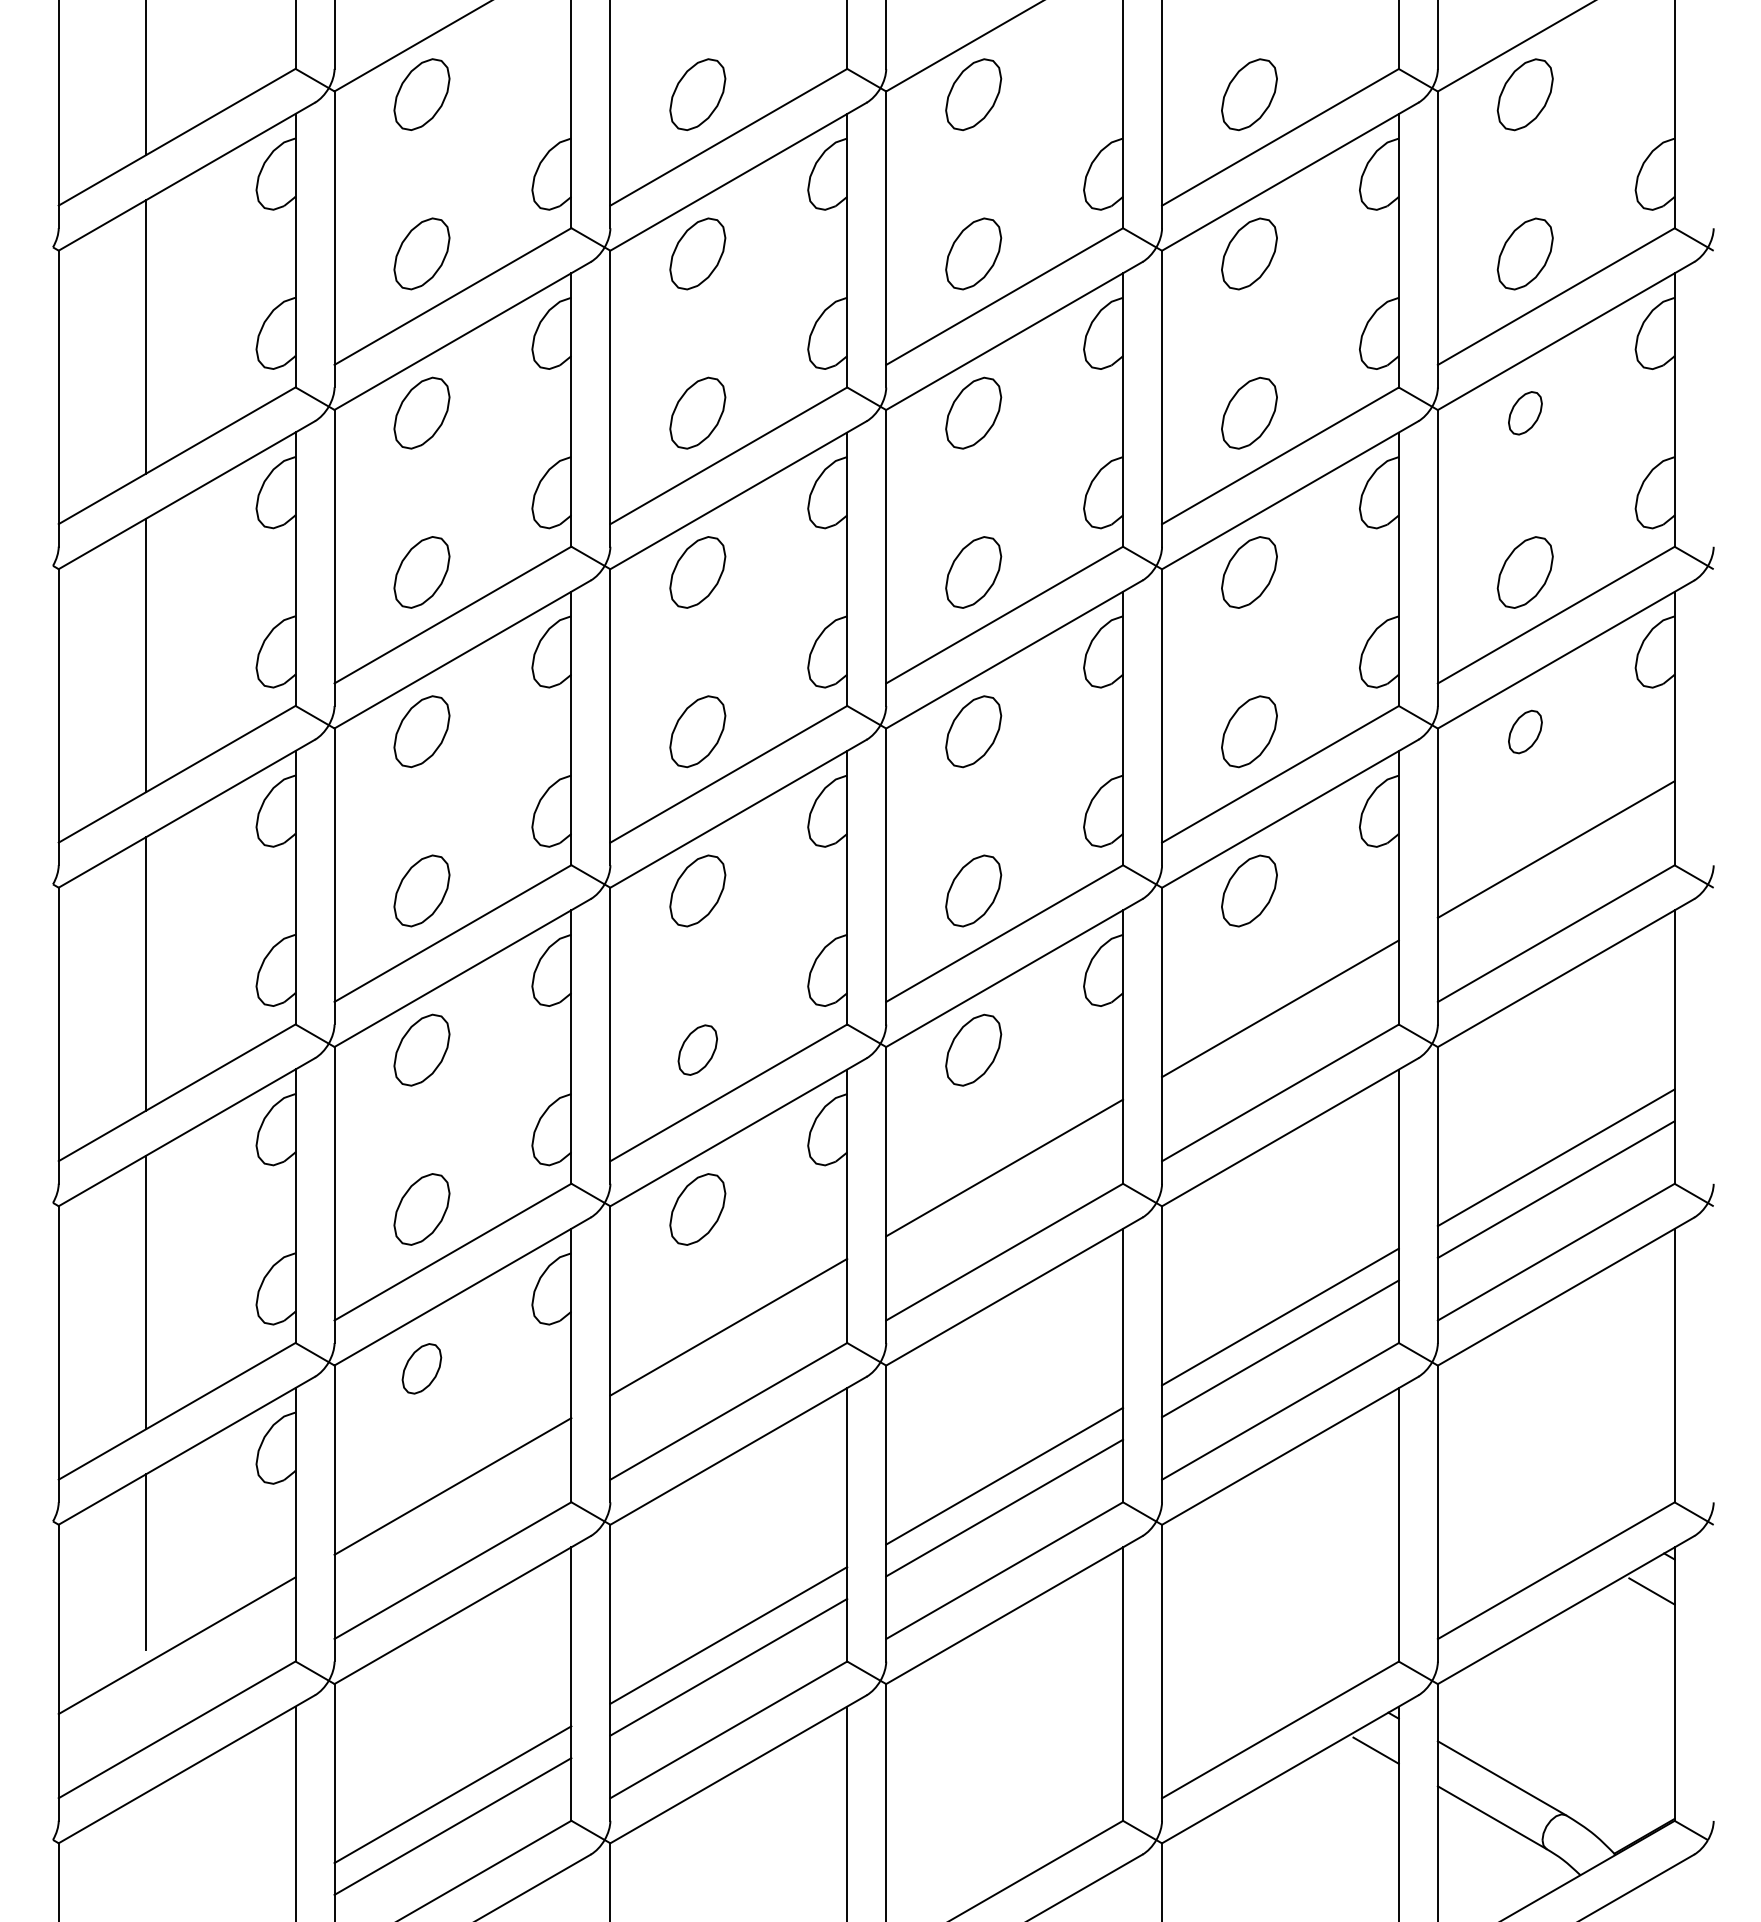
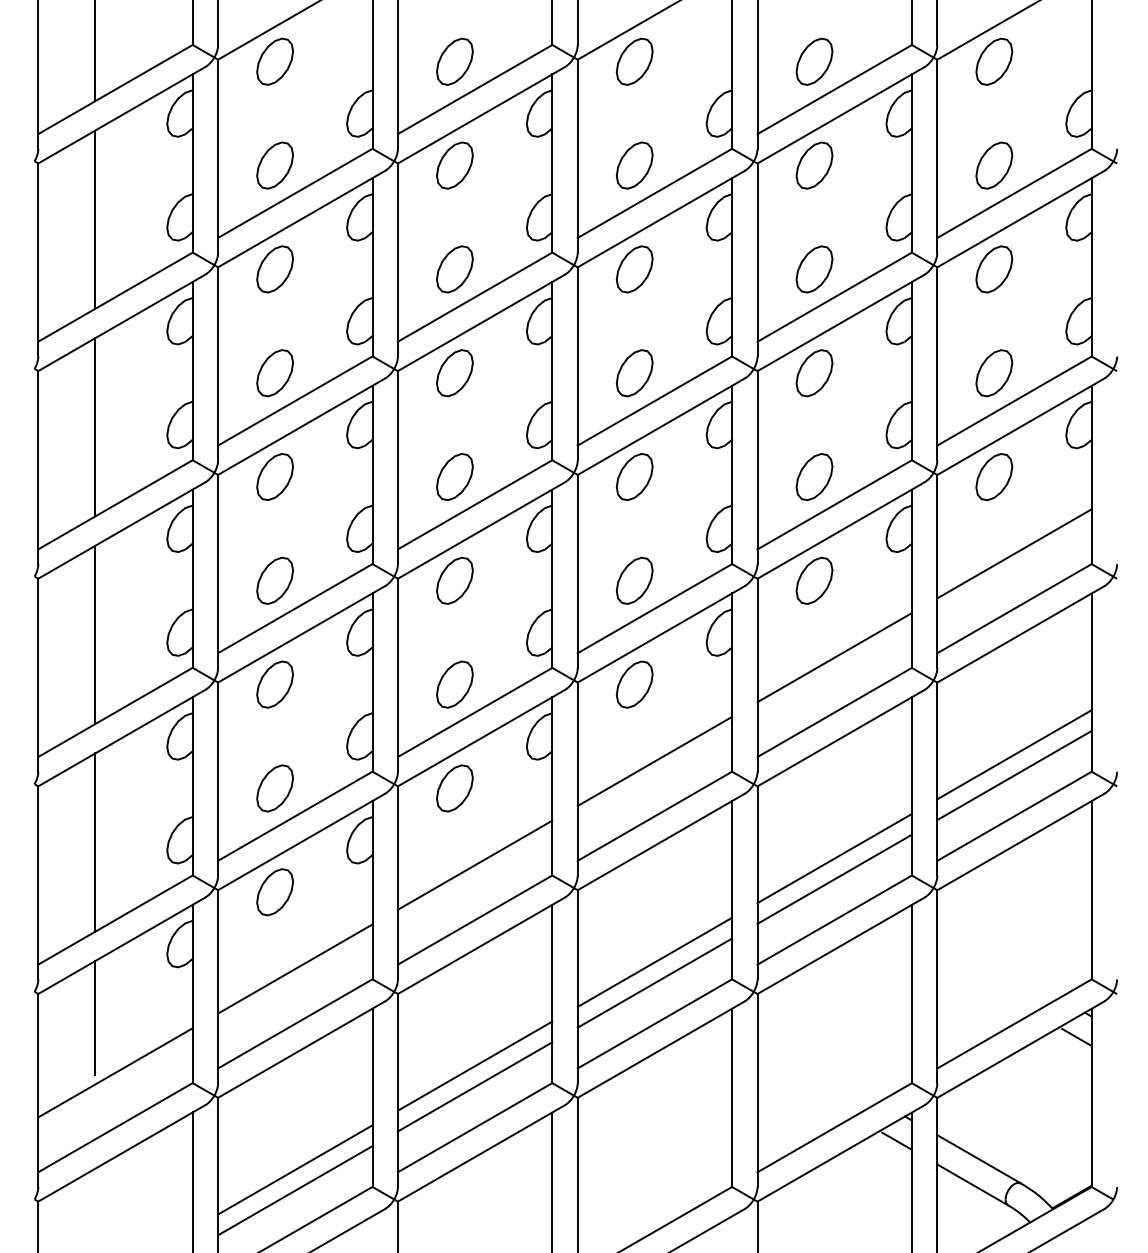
part: (1525, 413) -> (994, 269), size x1.67
part: (1525, 732) -> (994, 477), size x1.67
part: (697, 1049) -> (454, 684), size x1.43
part: (421, 1369) -> (274, 892), size x1.43

